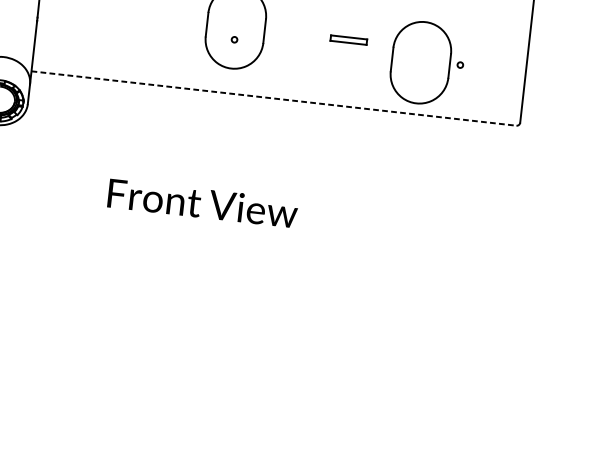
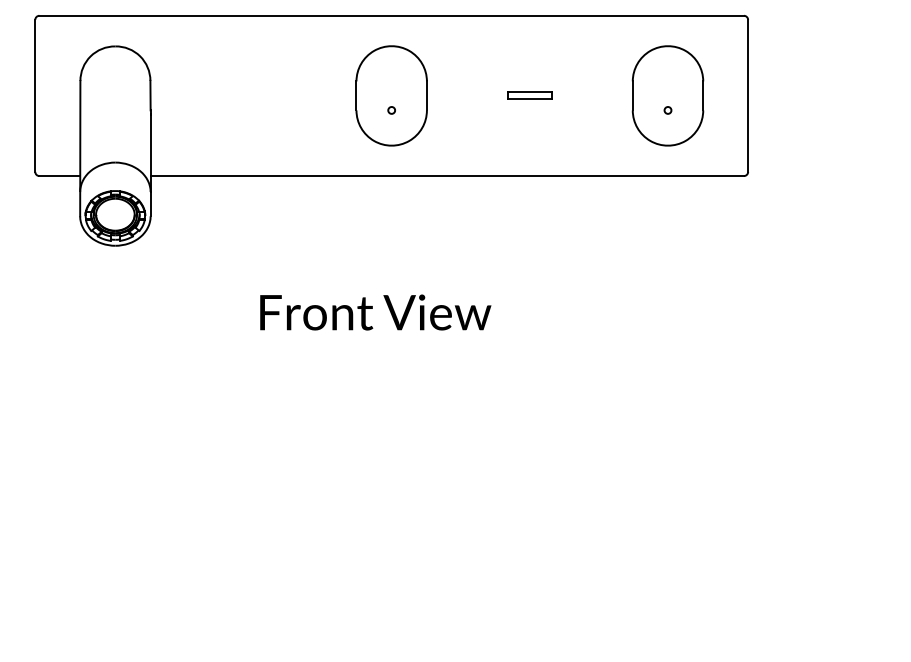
part: (420, 62) -> (667, 95), moved
line: (274, 98) -> (447, 176), dashed -> solid

